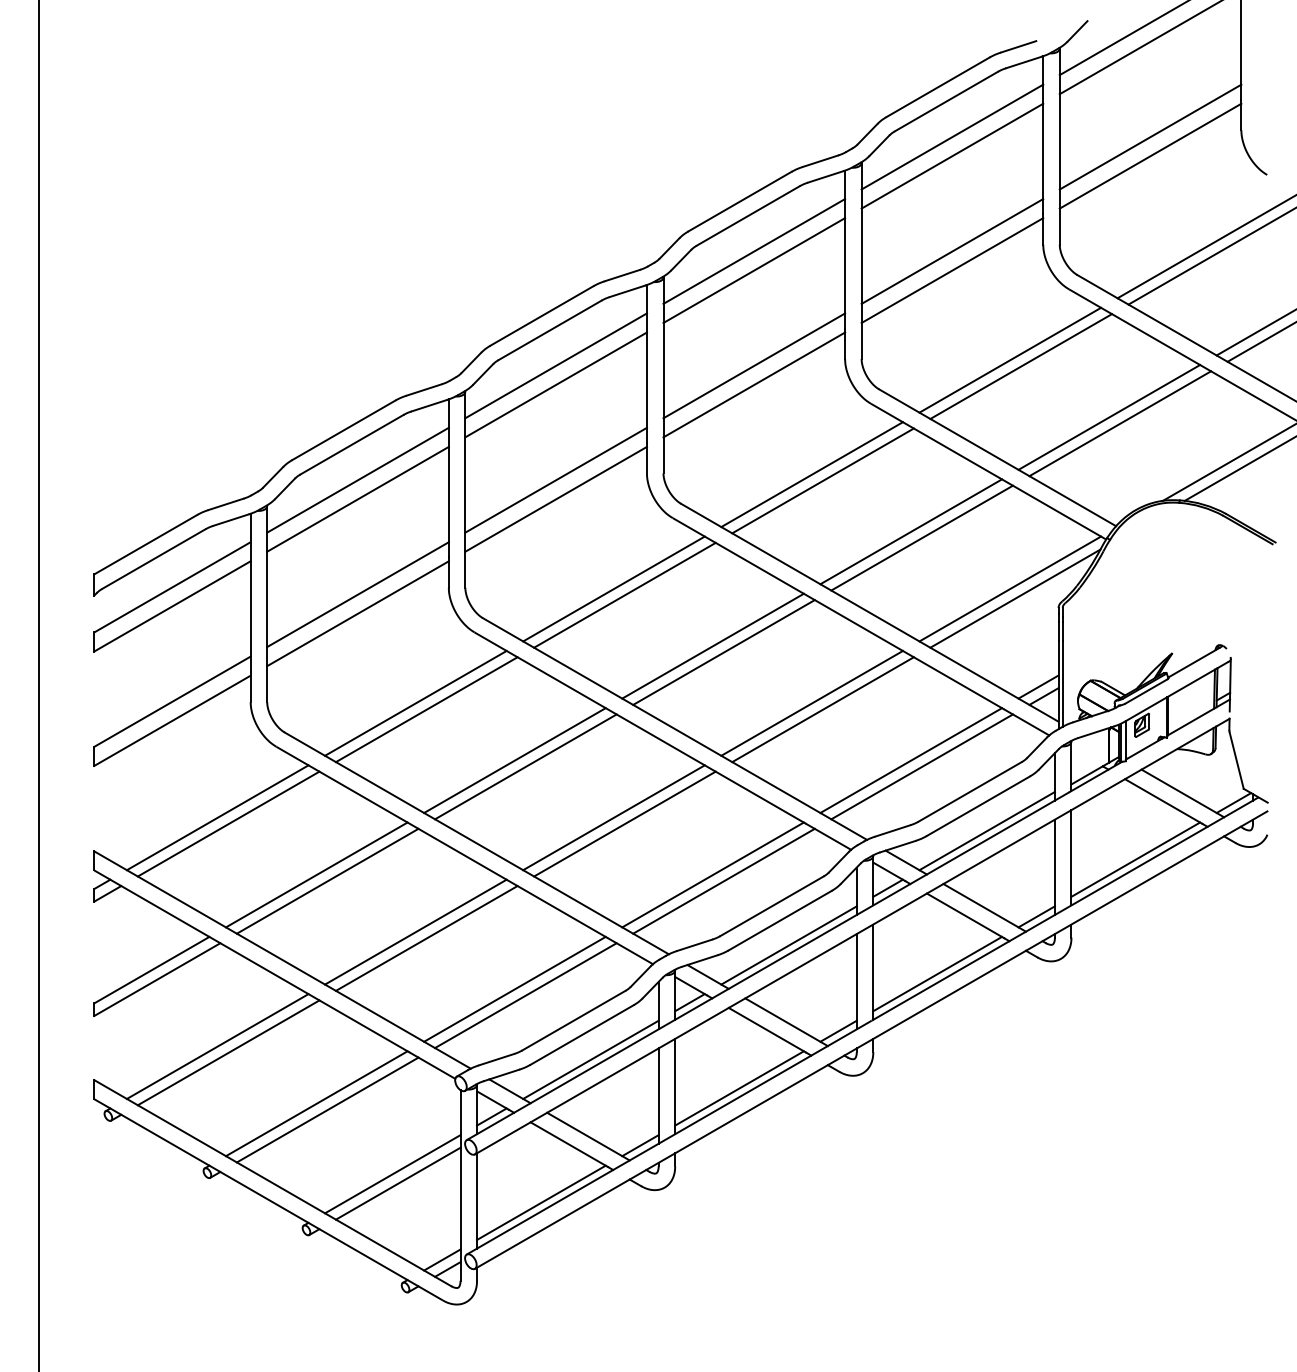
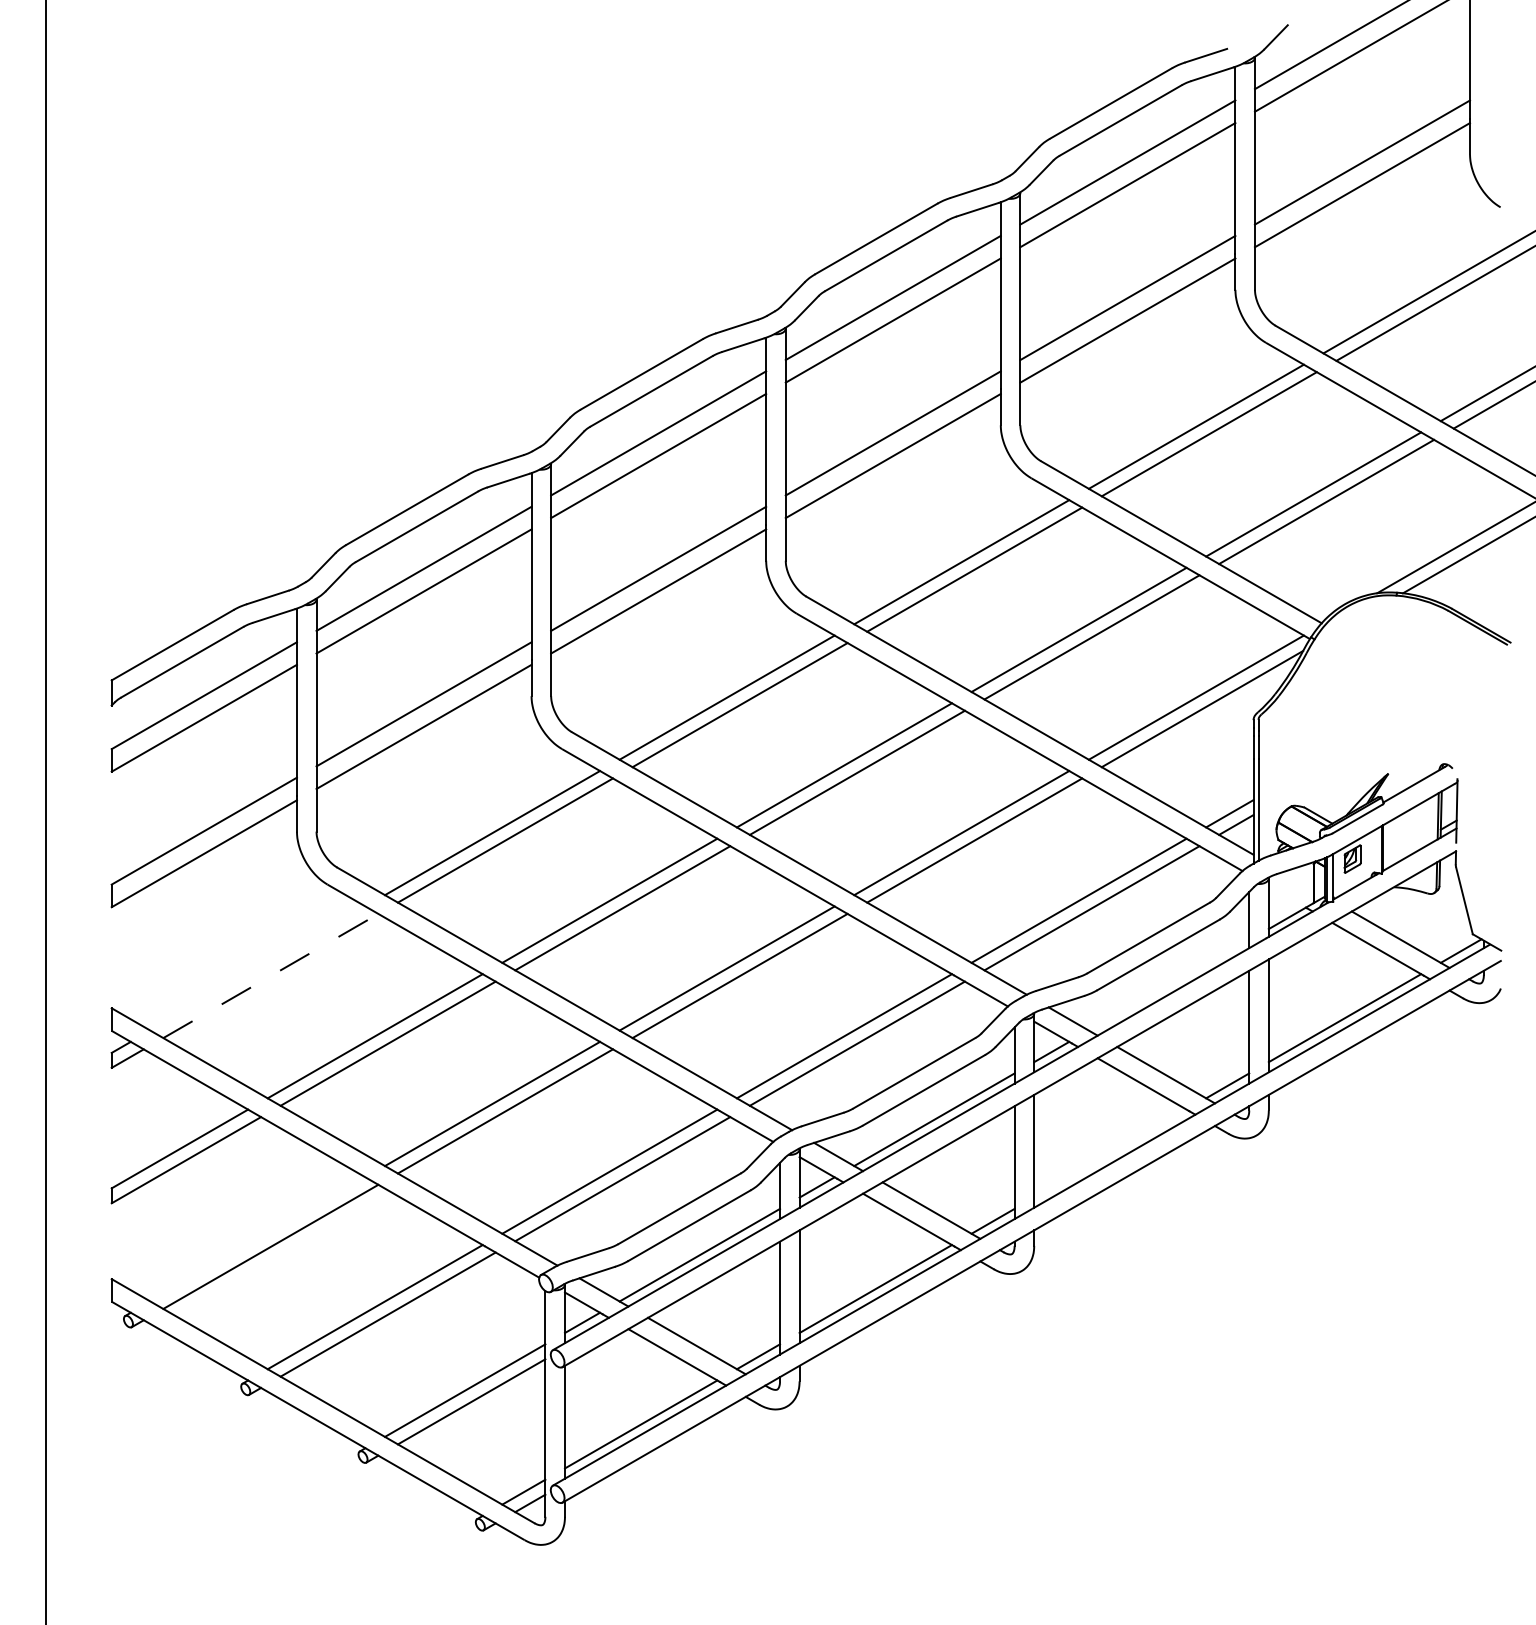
line: (217, 817) -> (257, 968), removed
line: (228, 824) -> (270, 976), solid -> dashed
line: (986, 830) -> (1168, 983), removed
line: (937, 973) -> (1110, 1152), removed
line: (217, 1046) -> (257, 1239), removed

